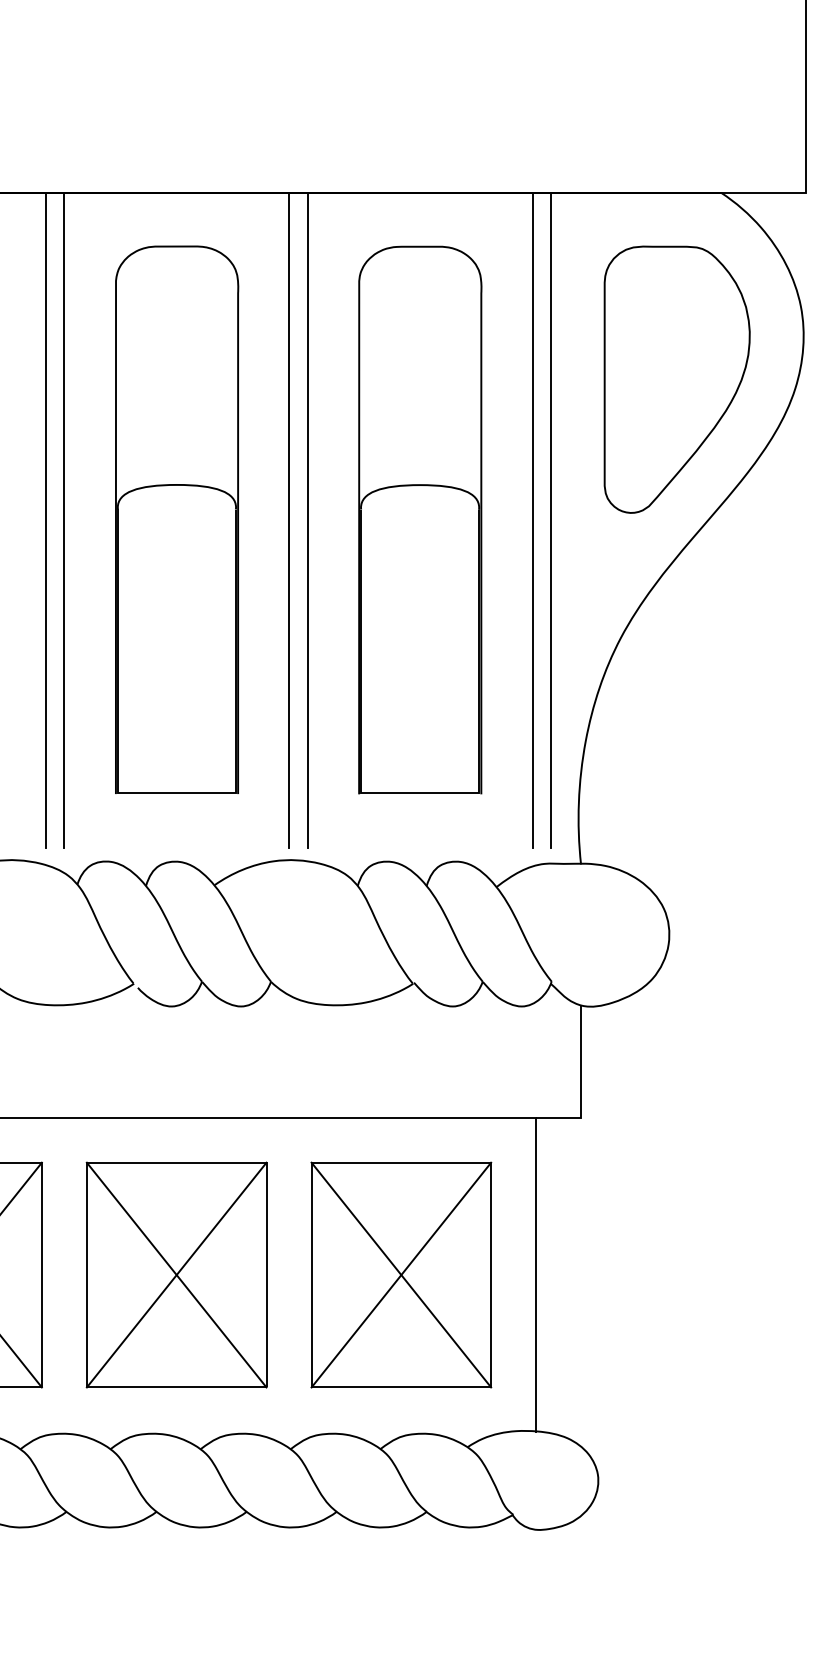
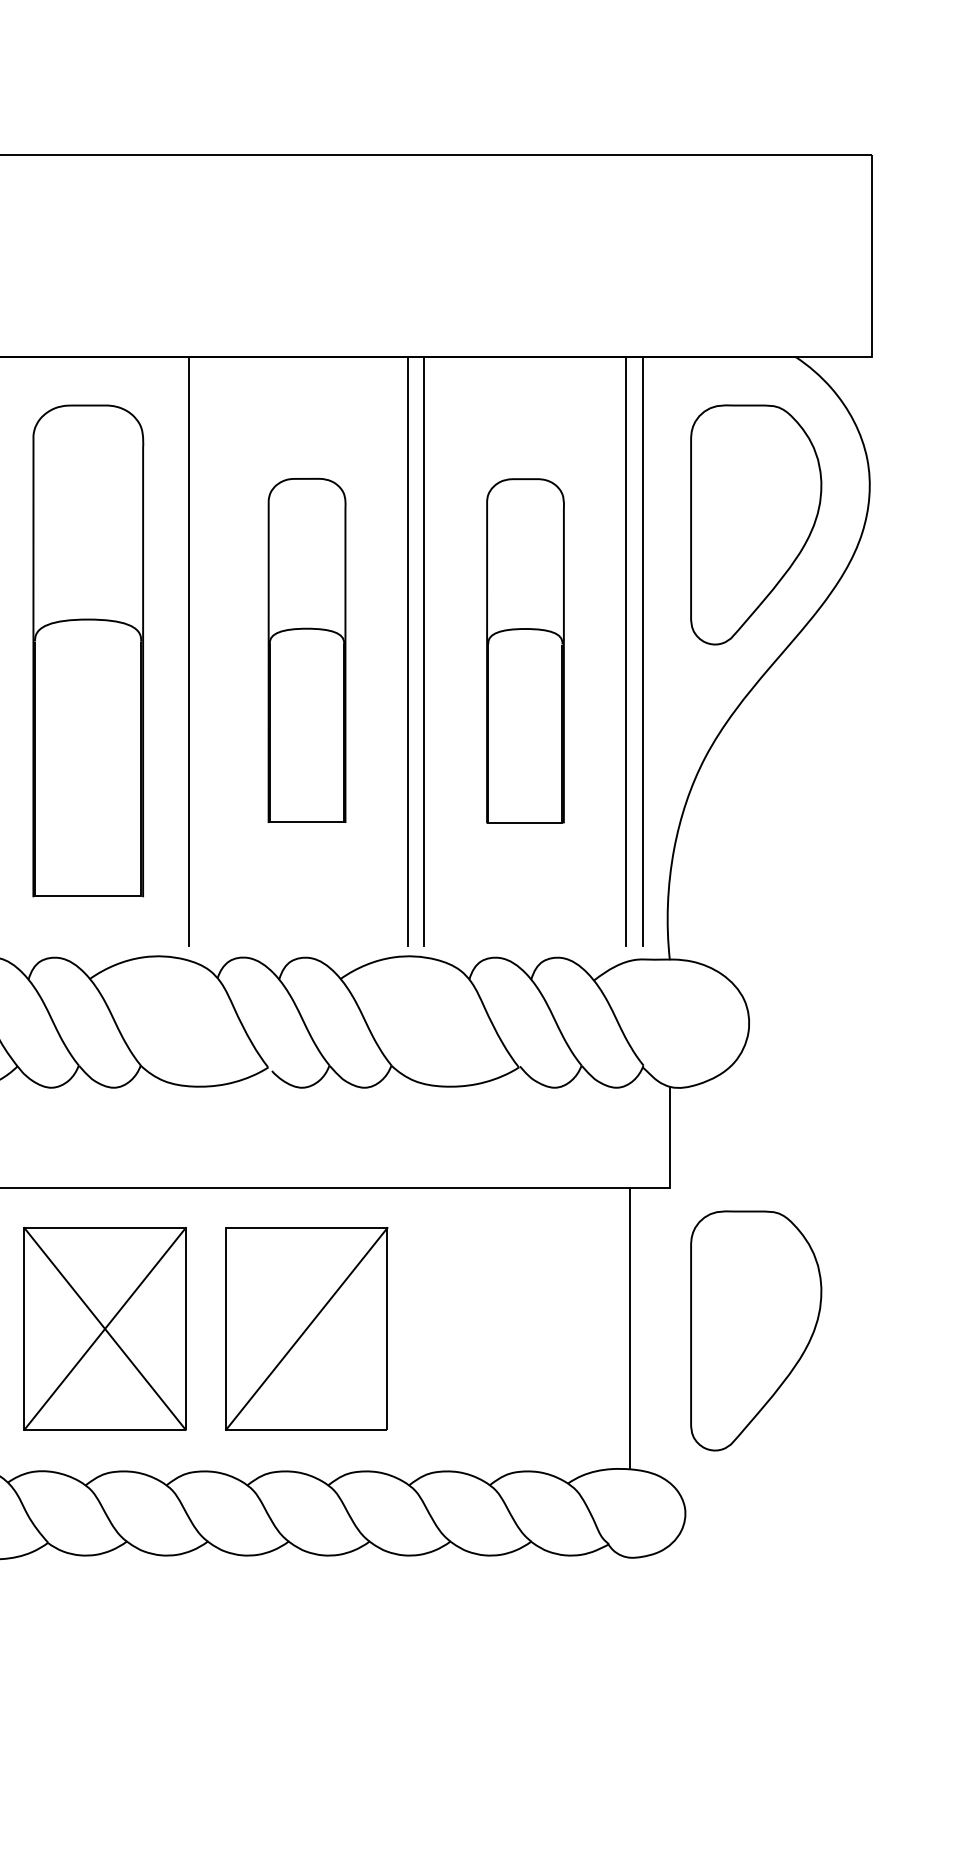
part: (176, 519) -> (306, 650), size x0.7
part: (420, 519) -> (525, 650), size x0.7
line: (63, 520) -> (205, 651), removed
line: (176, 1274) -> (306, 1328), removed
part: (401, 1274) -> (508, 1328), removed
part: (677, 1276) -> (756, 1330), added

